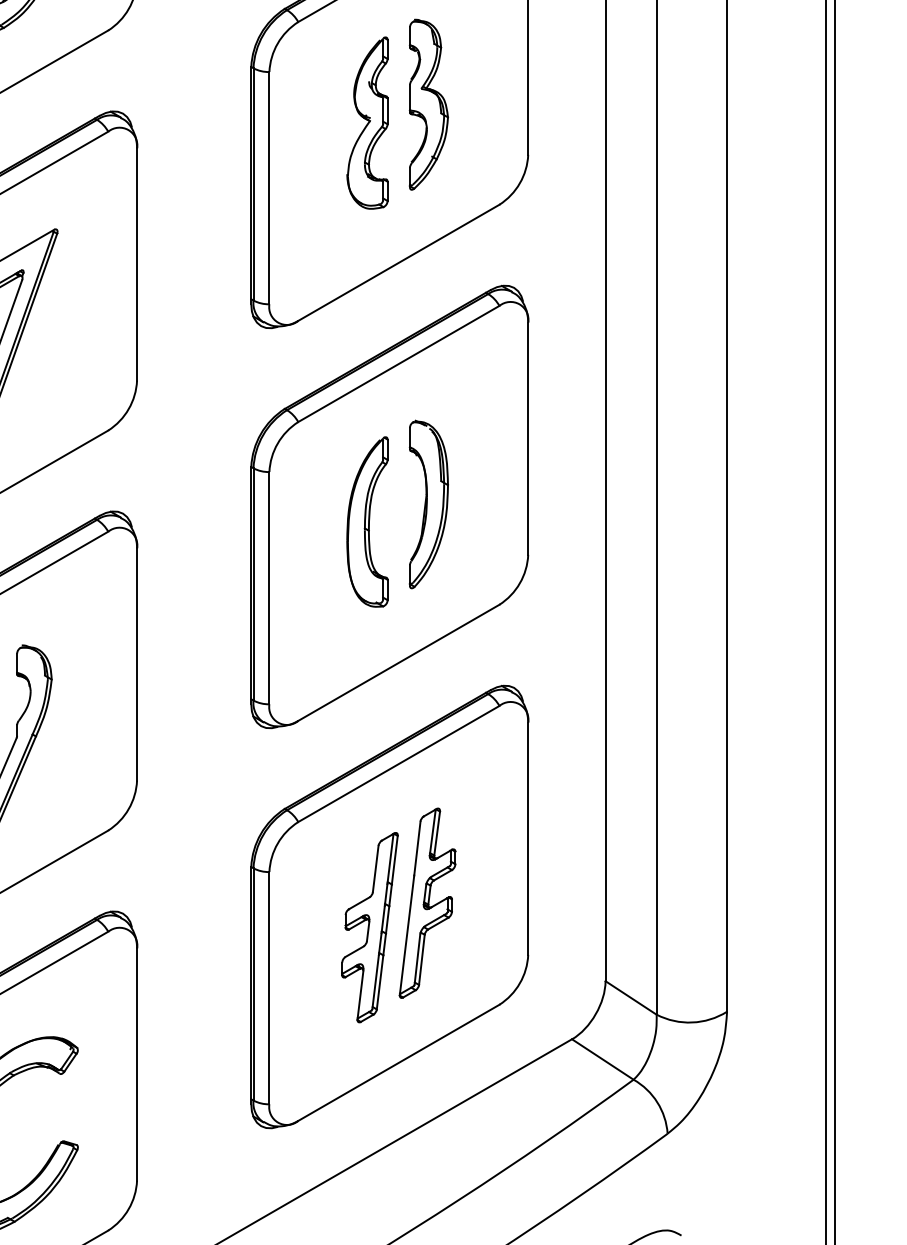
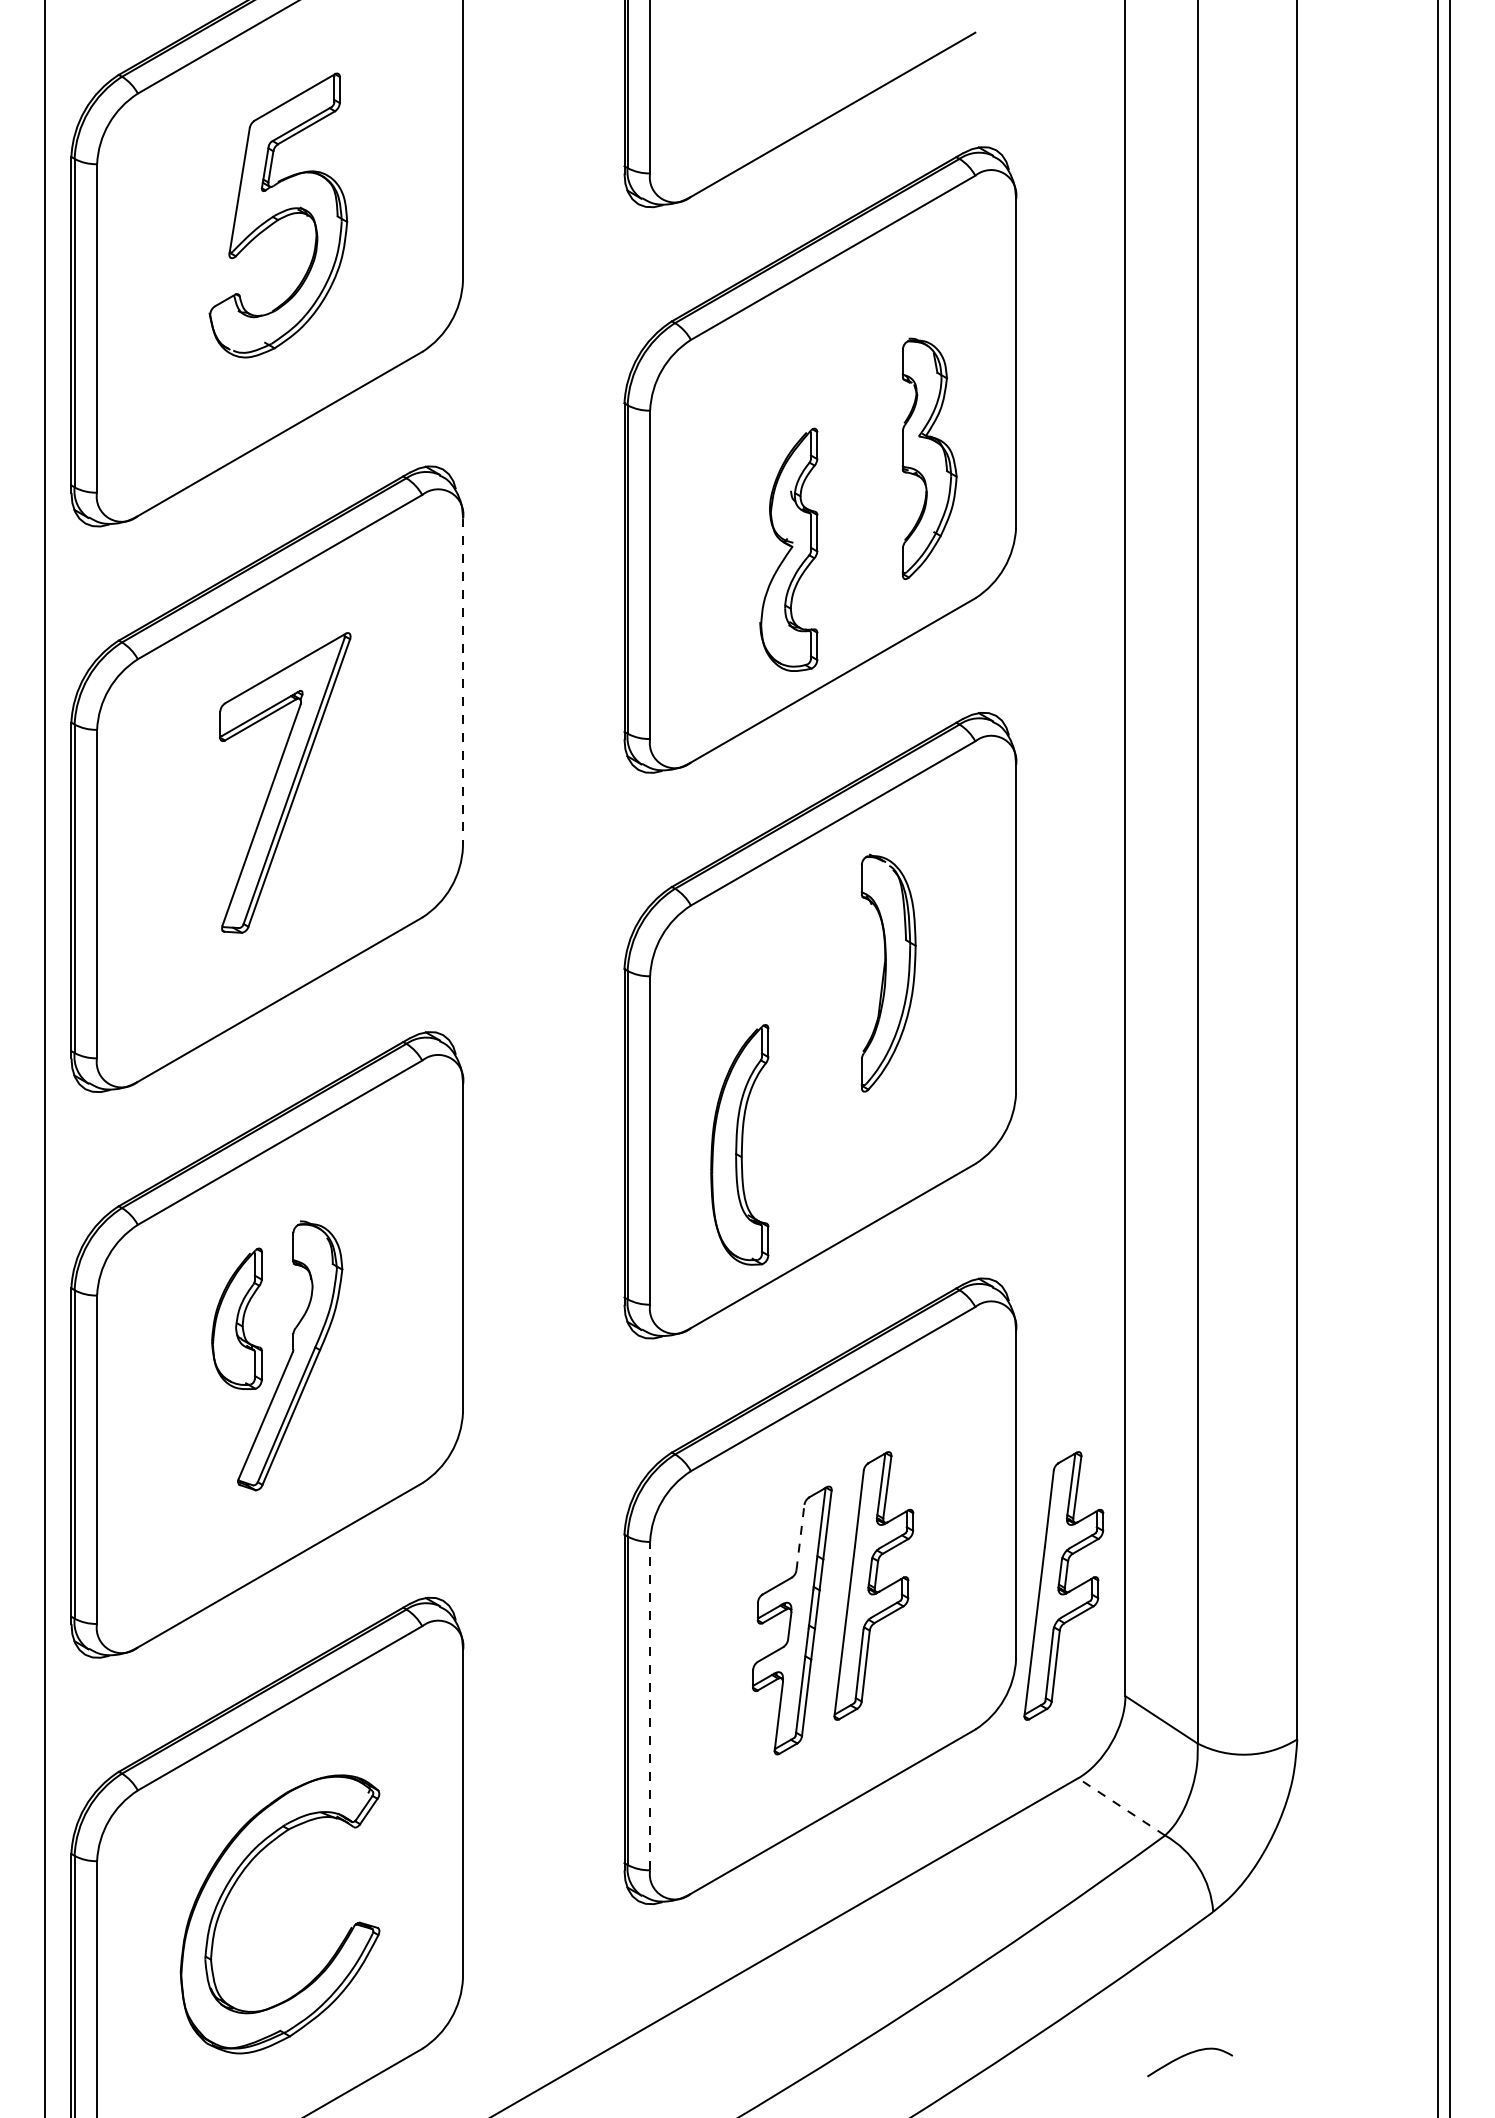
part: (428, 104) -> (929, 458), moved
part: (367, 122) -> (788, 549), moved
line: (137, 265) -> (463, 683), solid -> dashed
part: (428, 504) -> (888, 972), moved
part: (367, 521) -> (739, 1144), moved
line: (375, 868) -> (800, 1537), solid -> dashed
part: (561, 902) -> (1063, 1585), added
line: (269, 987) -> (650, 1705), solid -> dashed
line: (602, 1059) -> (1121, 1806), solid -> dashed

